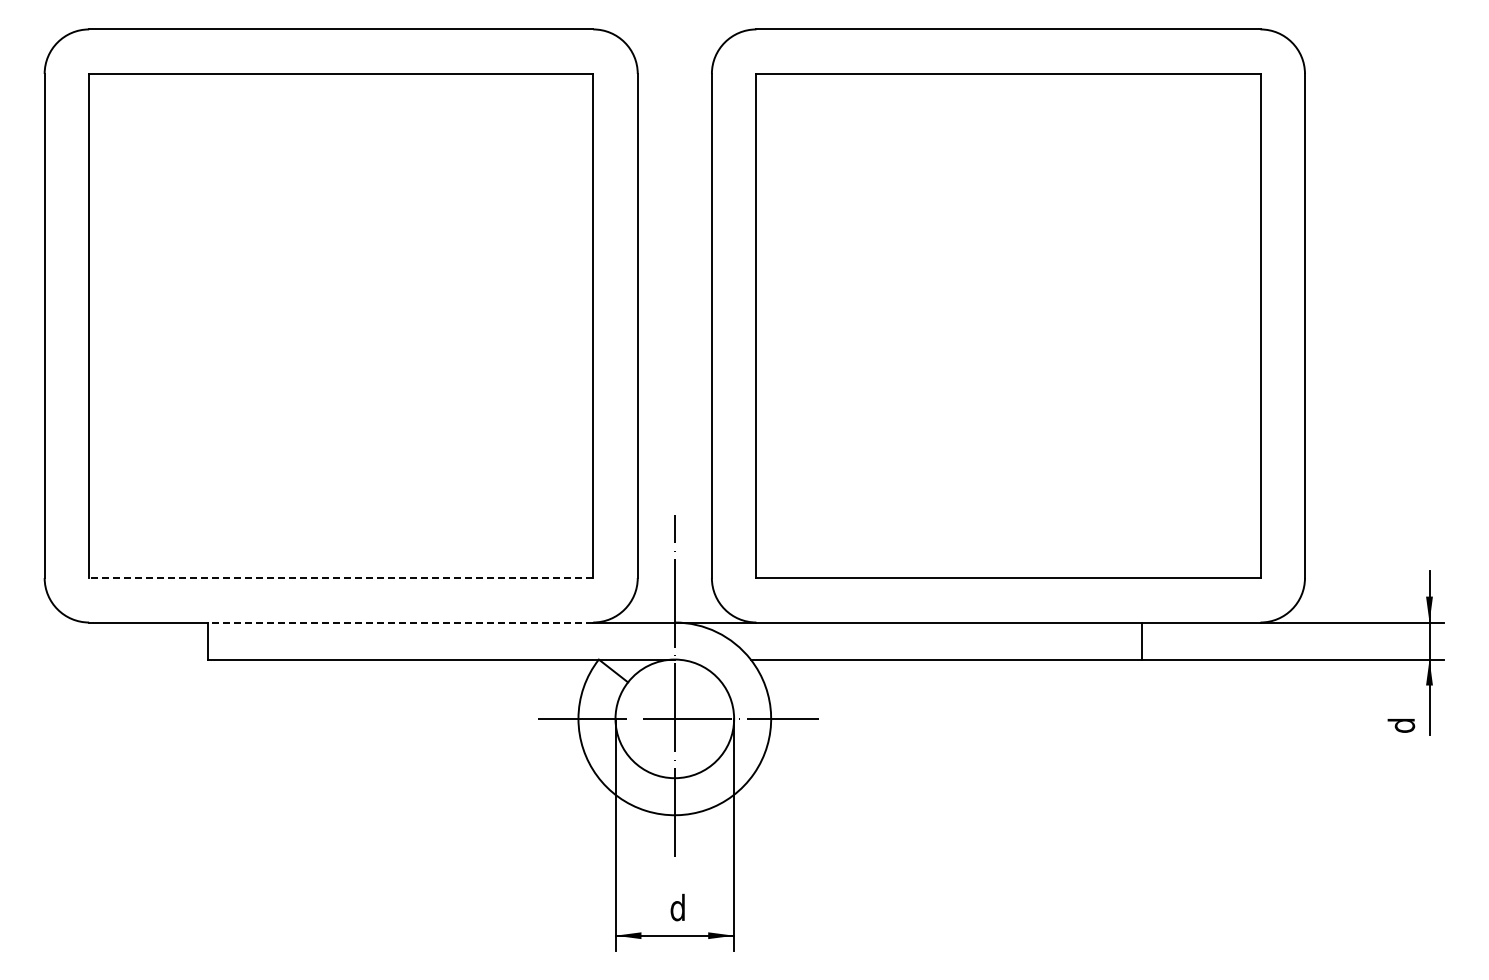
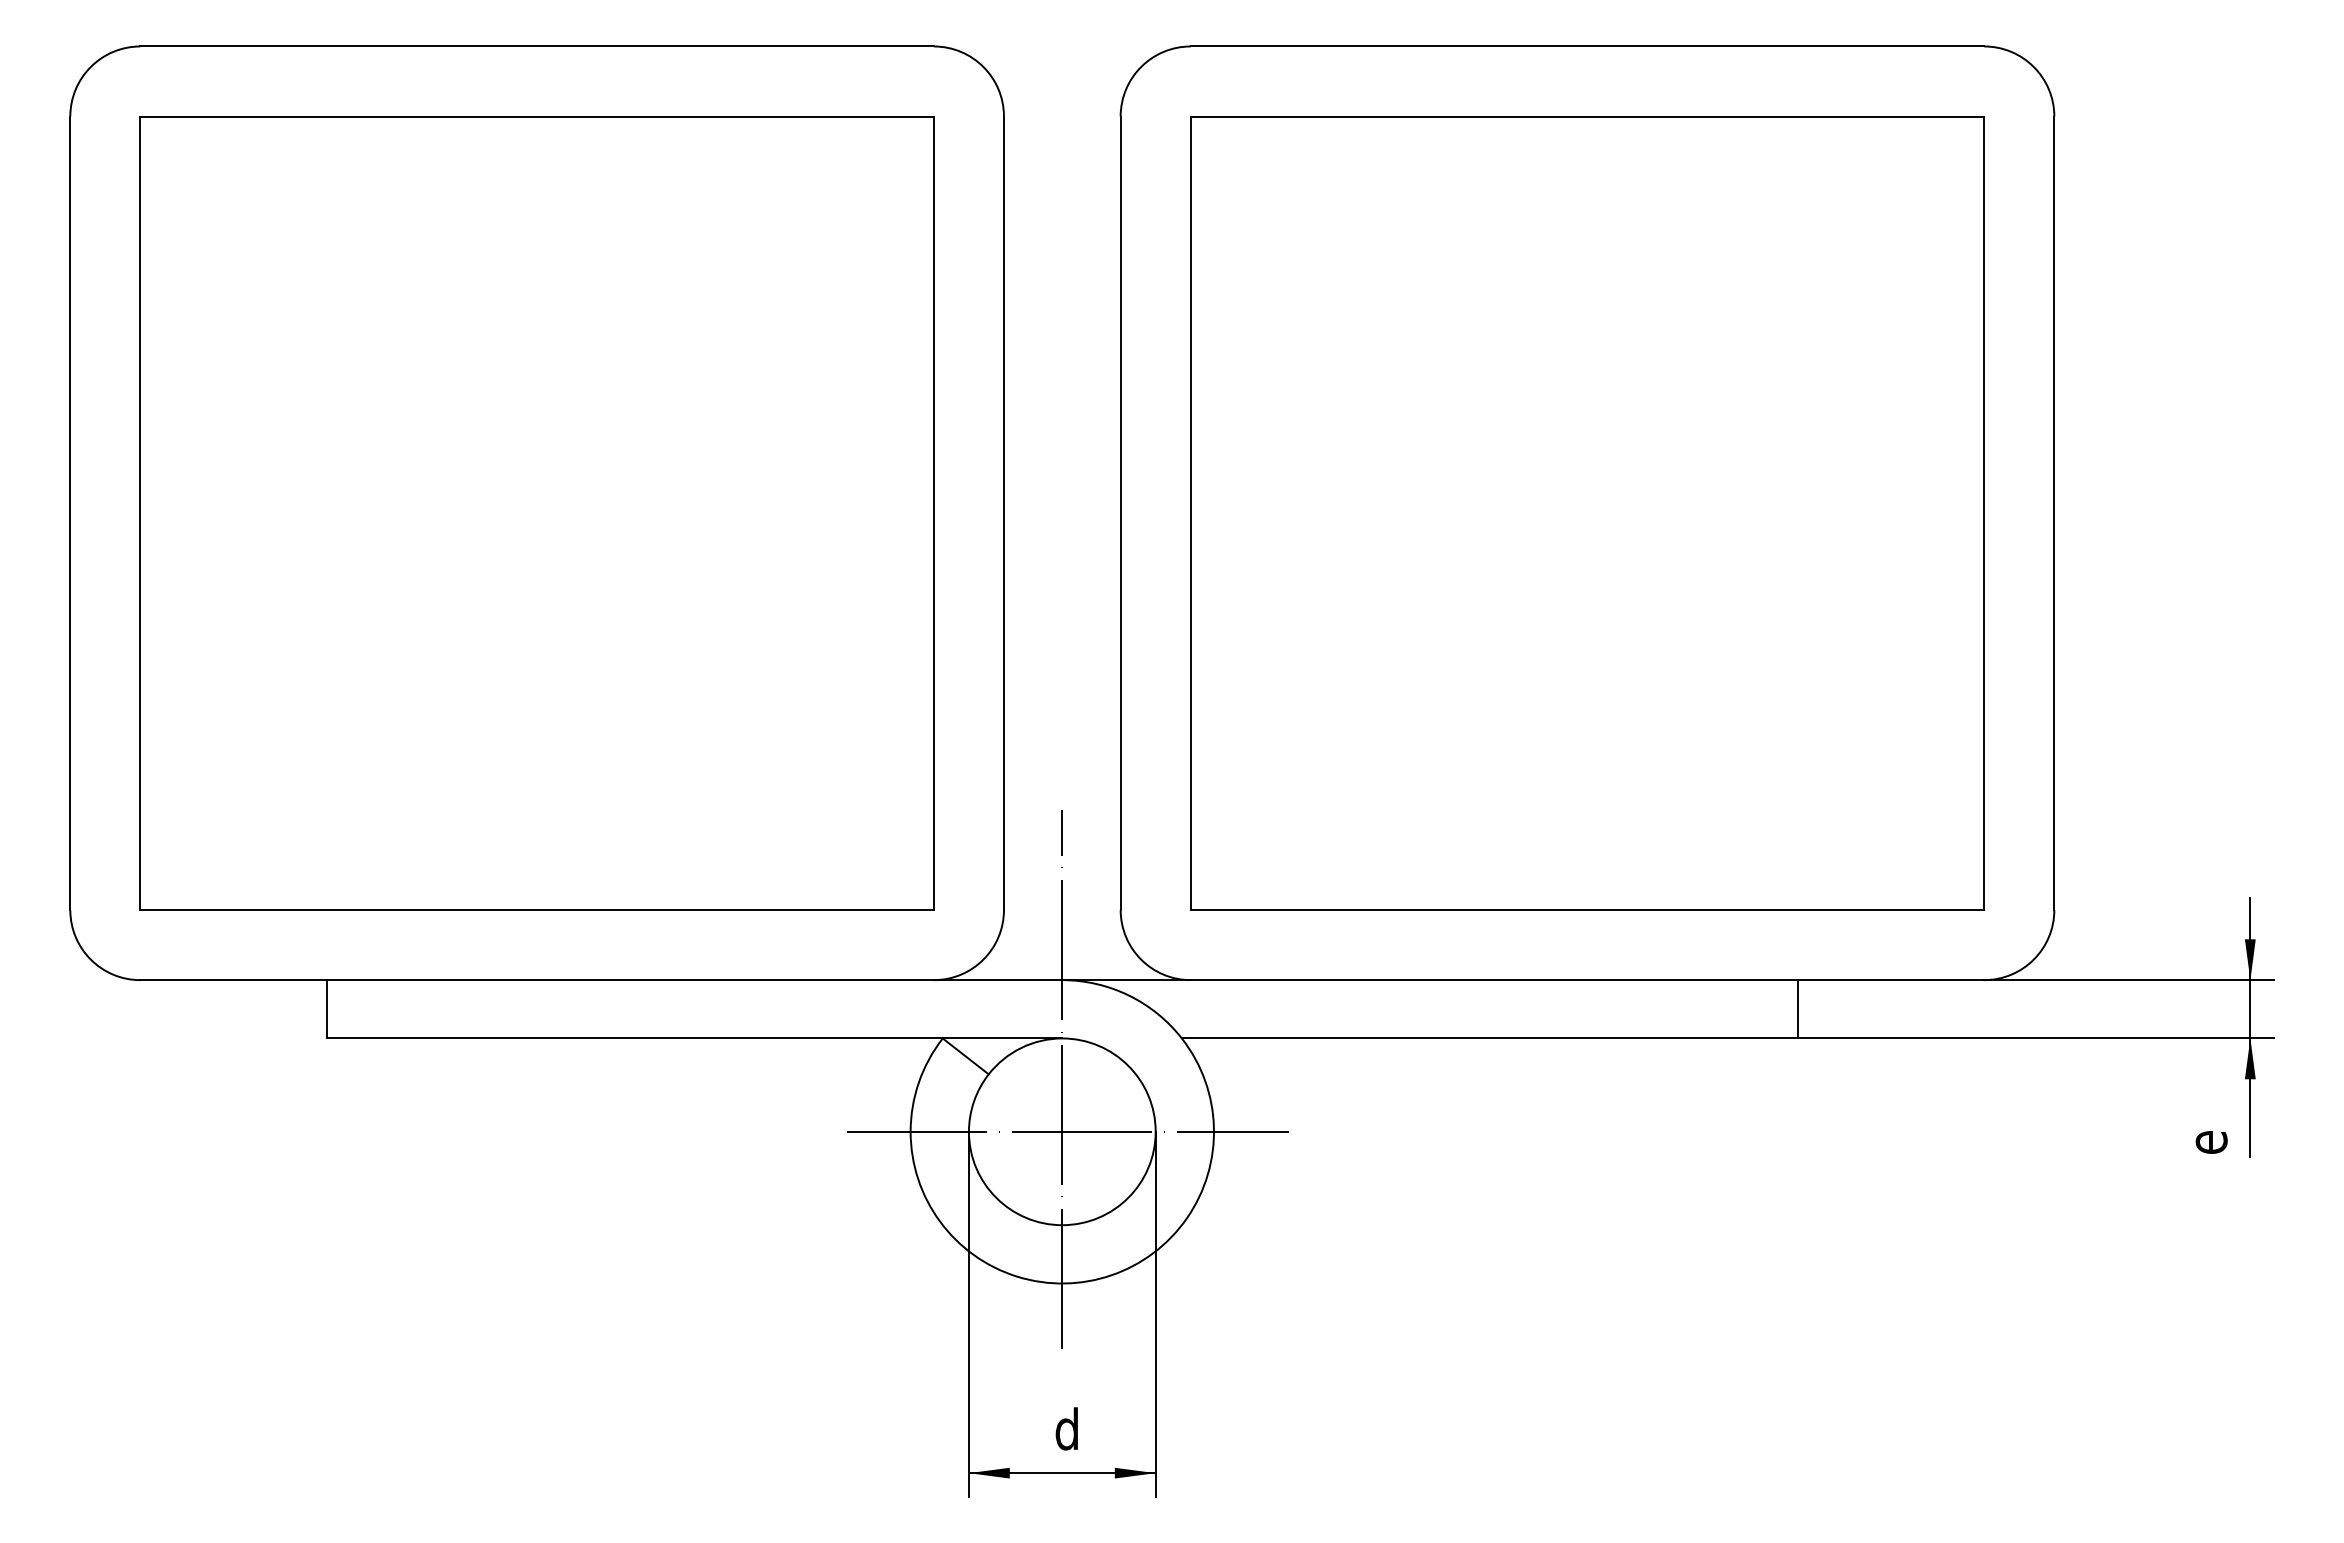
line: (340, 578) -> (536, 910), dashed -> solid
line: (400, 622) -> (630, 980), dashed -> solid
text: (1401, 725) -> (2206, 1142), d -> e

